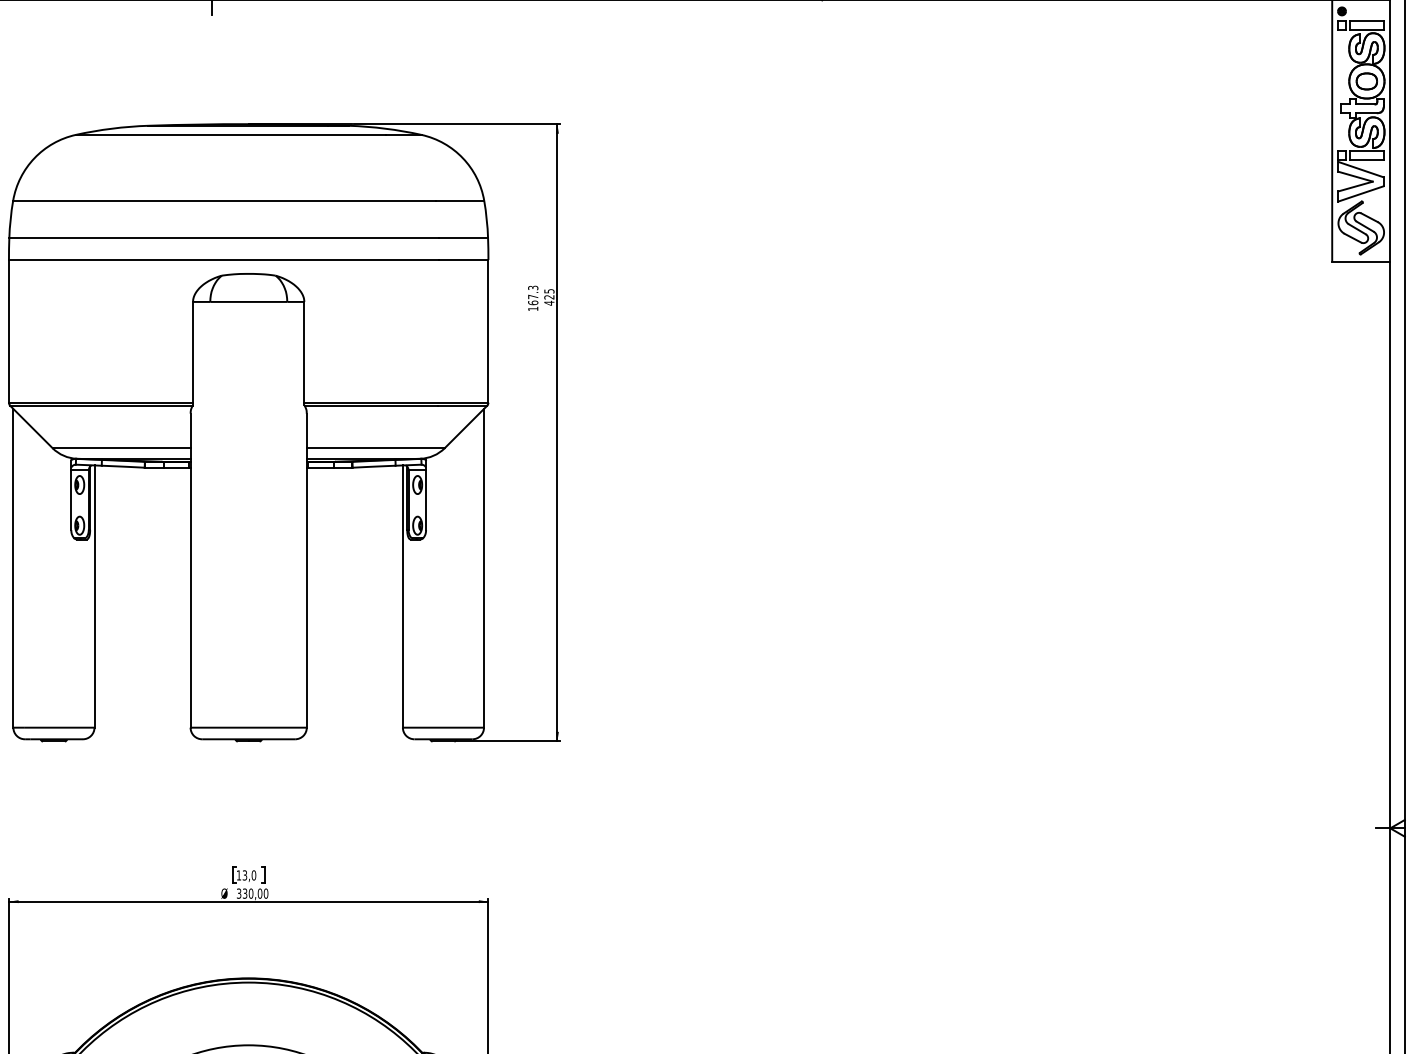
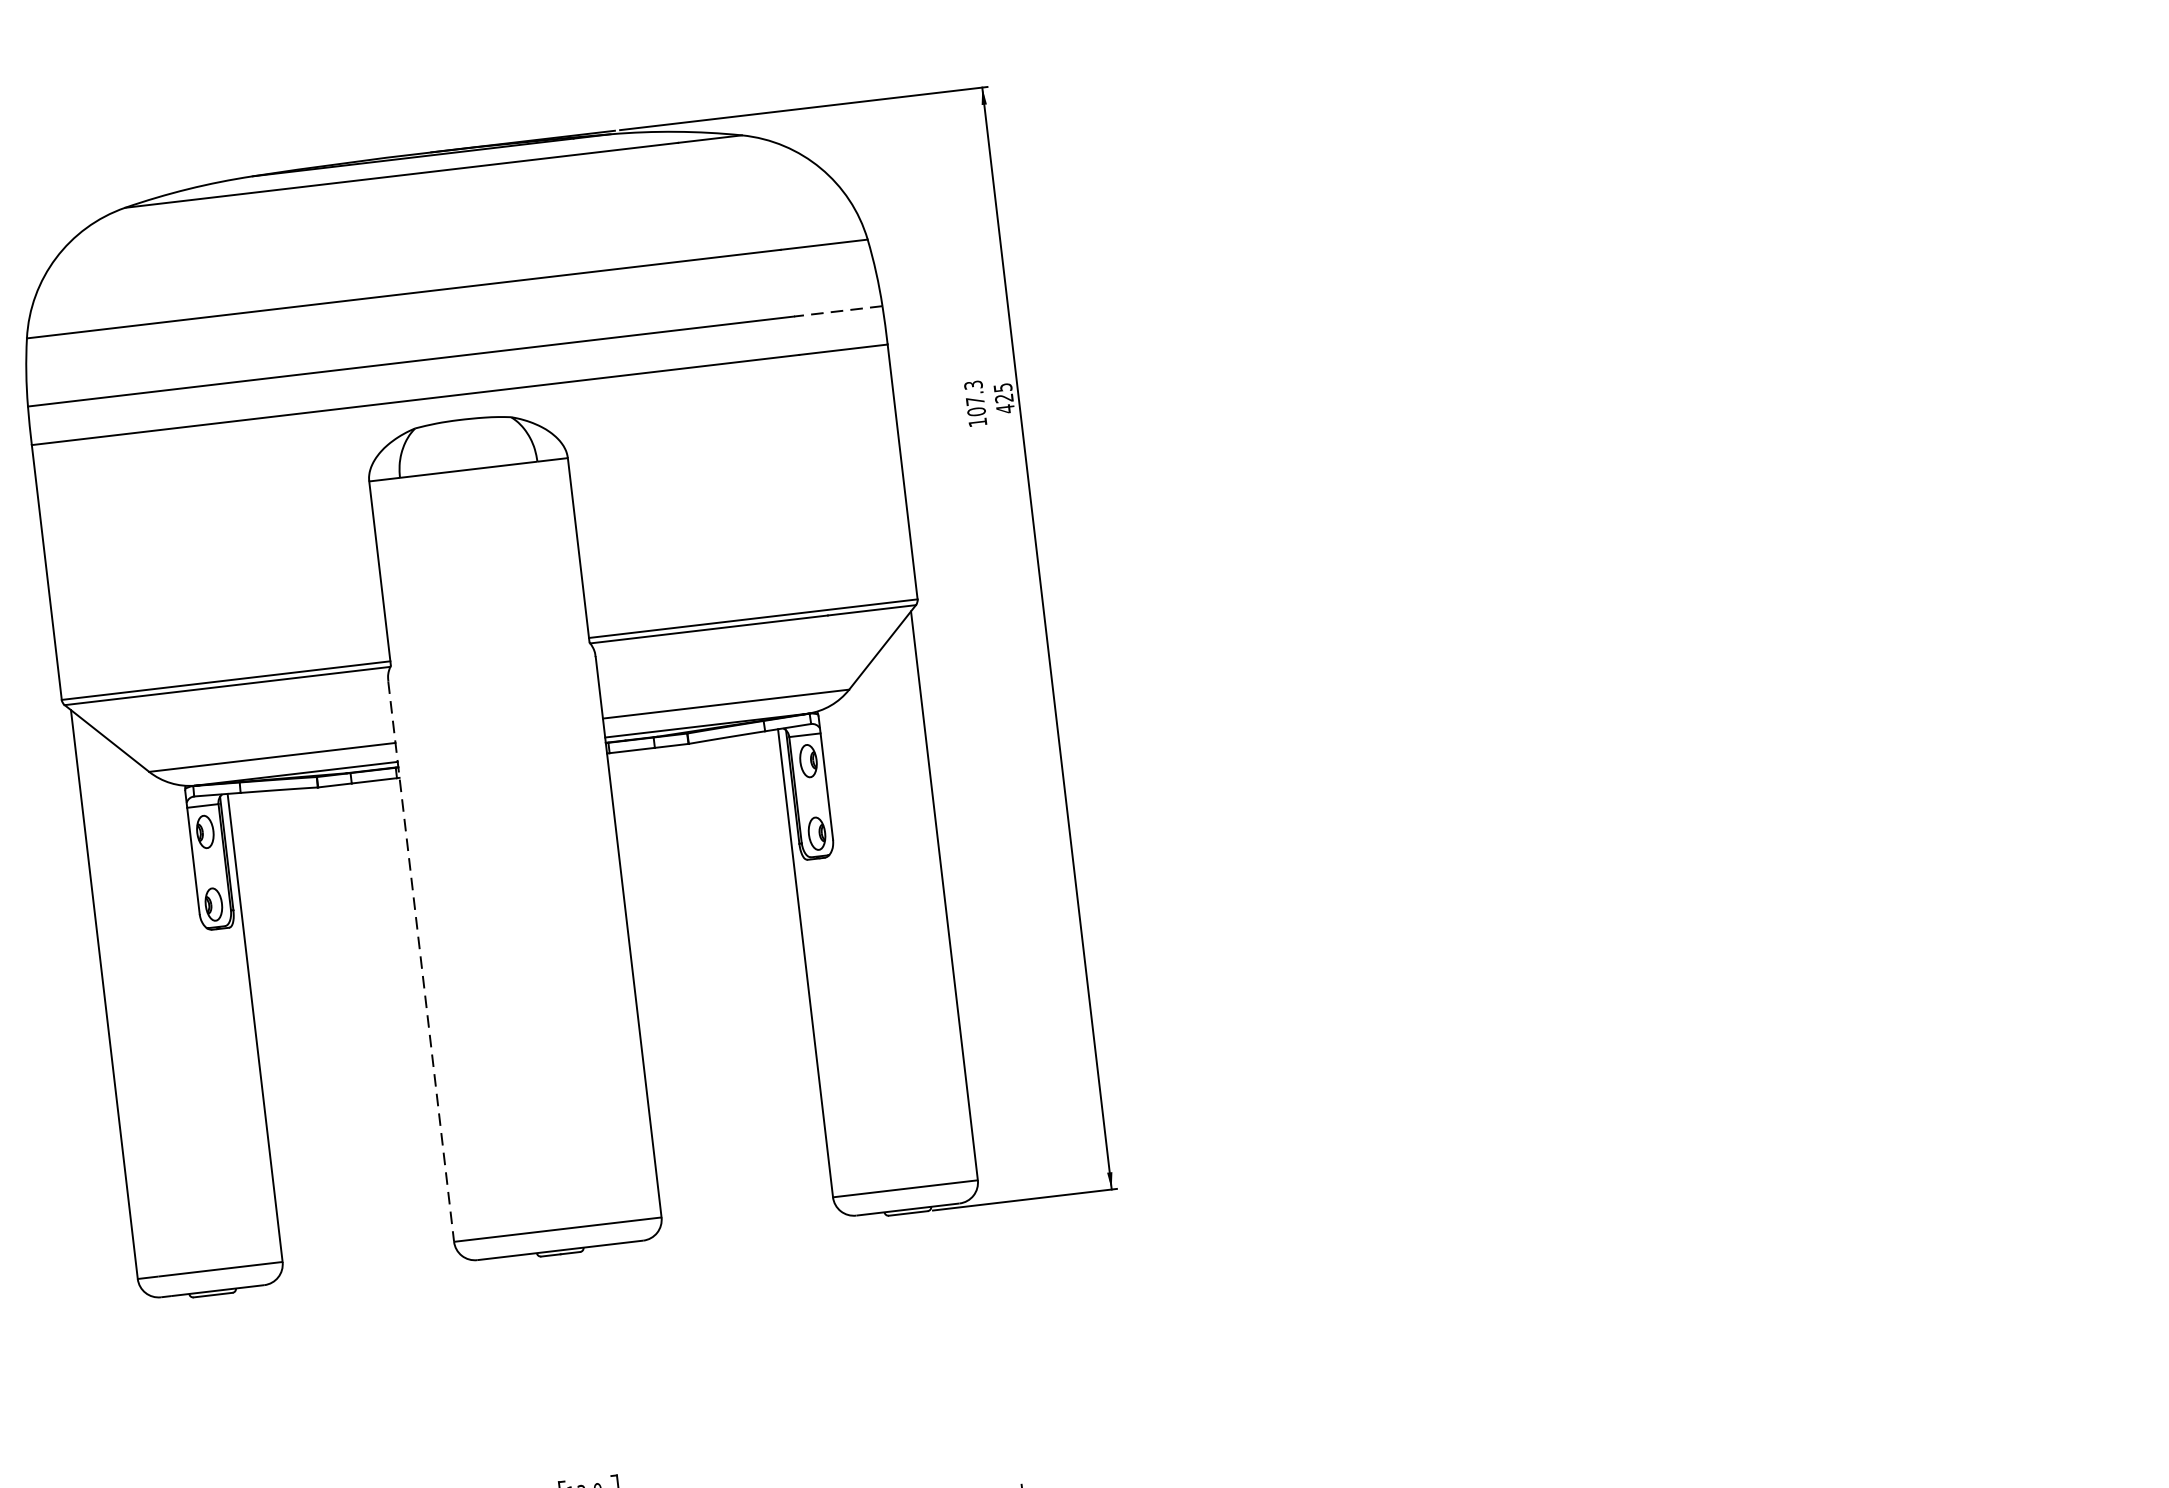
line: (463, 238) -> (838, 311), solid -> dashed
text: (532, 302) -> (975, 411), 167.3 -> 107.3
line: (190, 570) -> (420, 961), solid -> dashed

